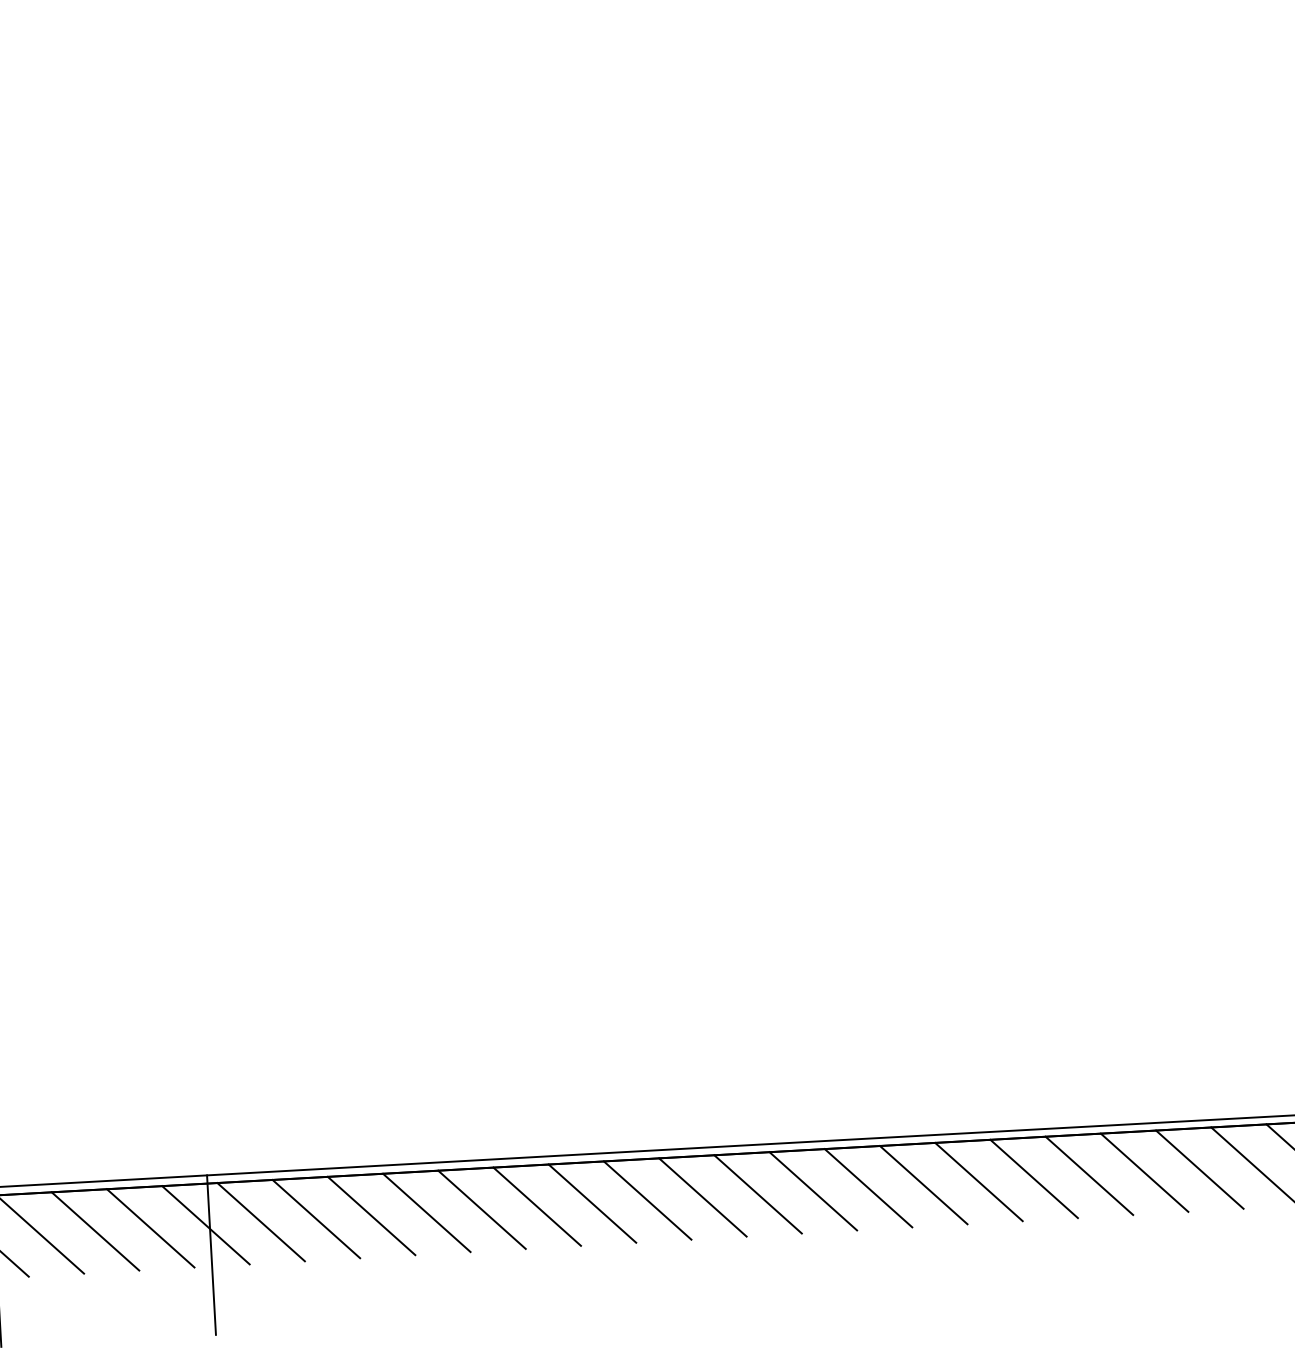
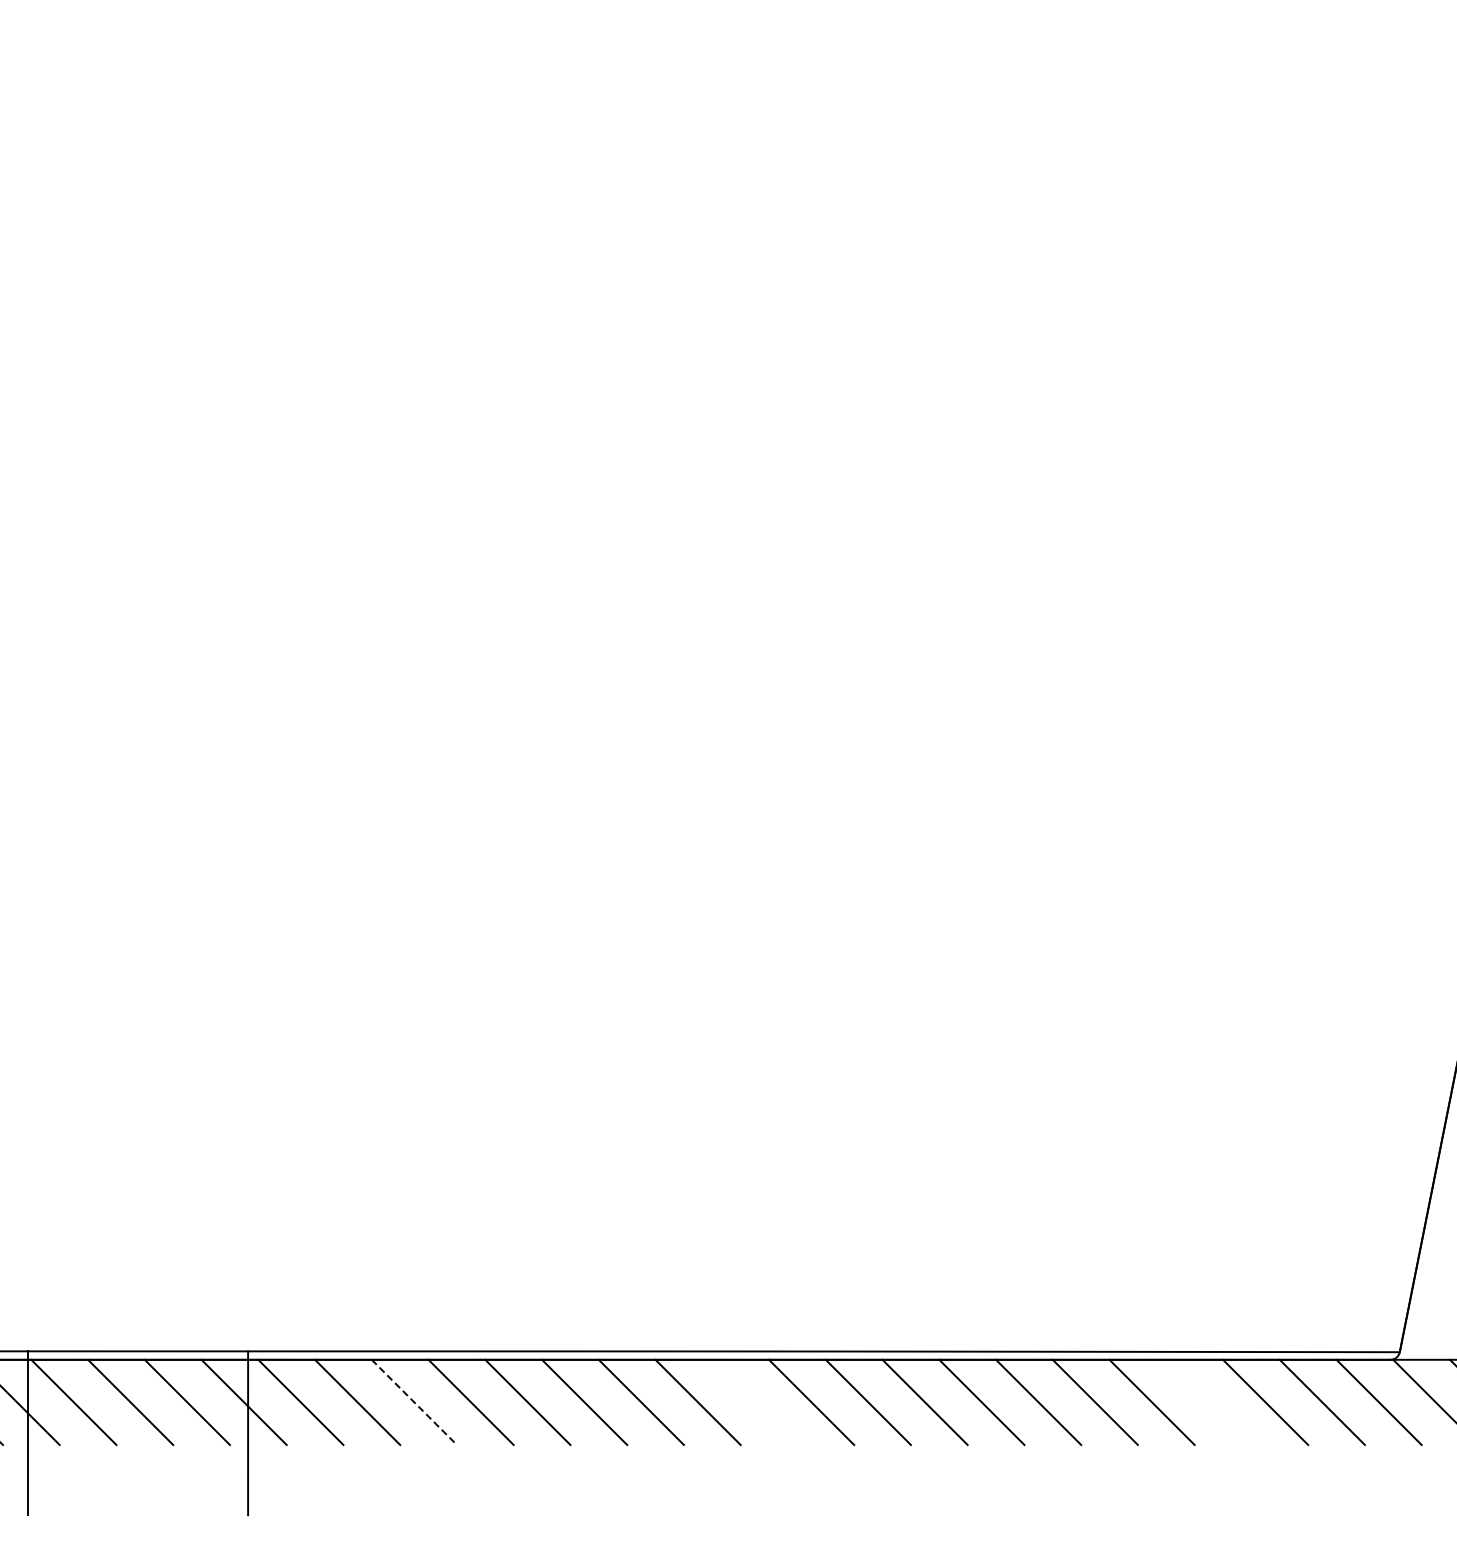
line: (1144, 1172) -> (1208, 1402), removed
line: (702, 1197) -> (754, 1402), removed
line: (371, 1216) -> (414, 1402), solid -> dashed

